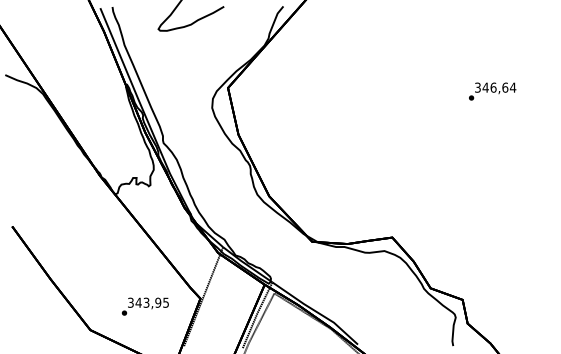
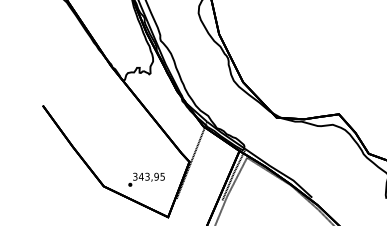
text: (144, 306) -> (145, 179), moved

